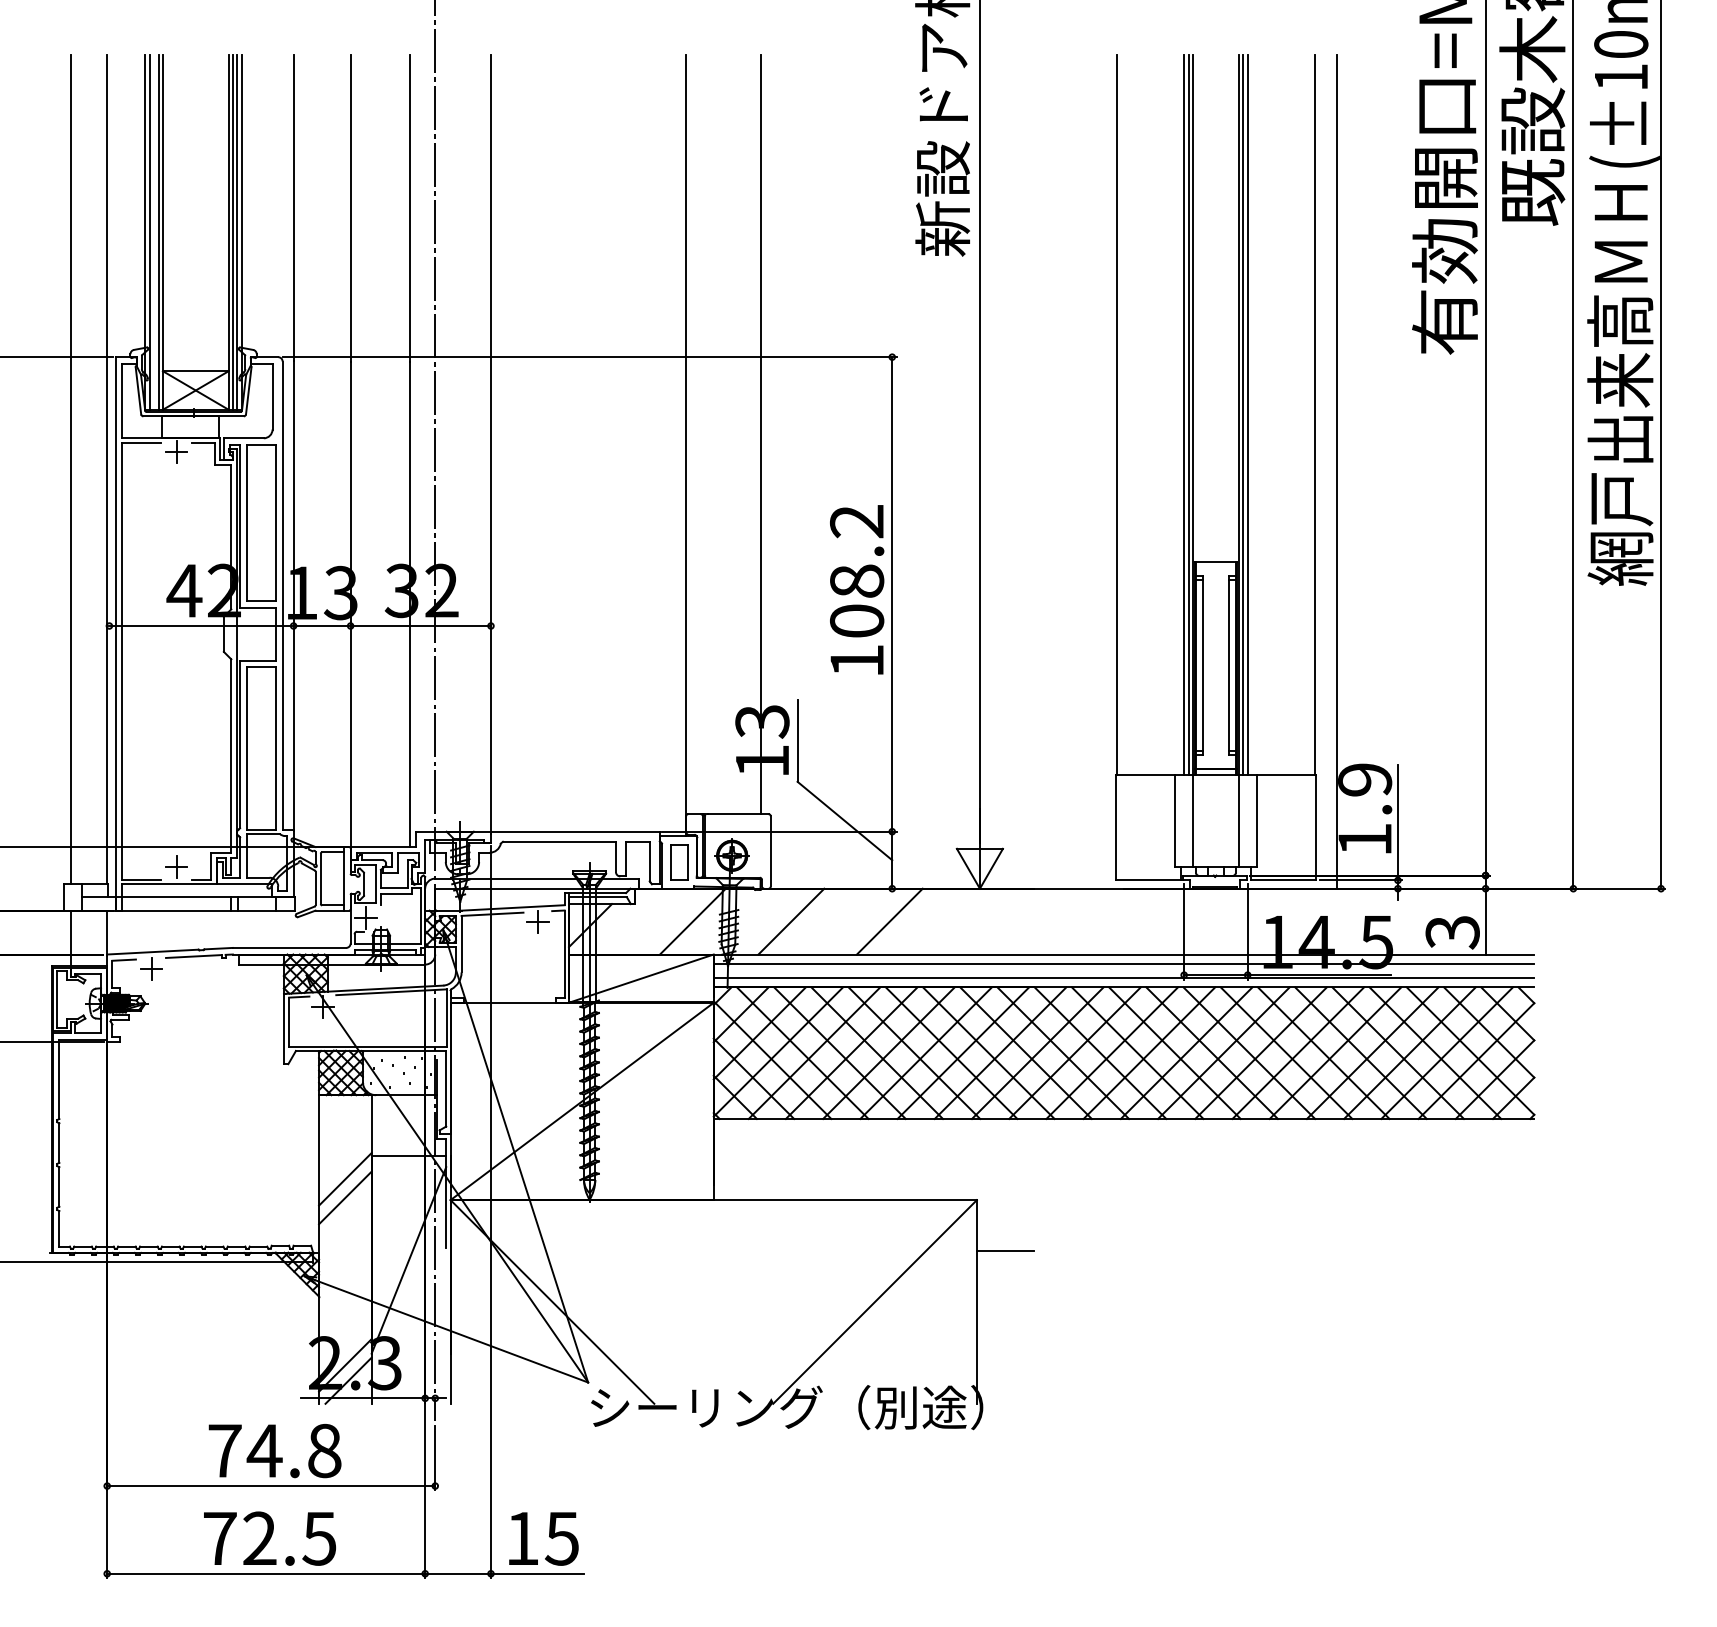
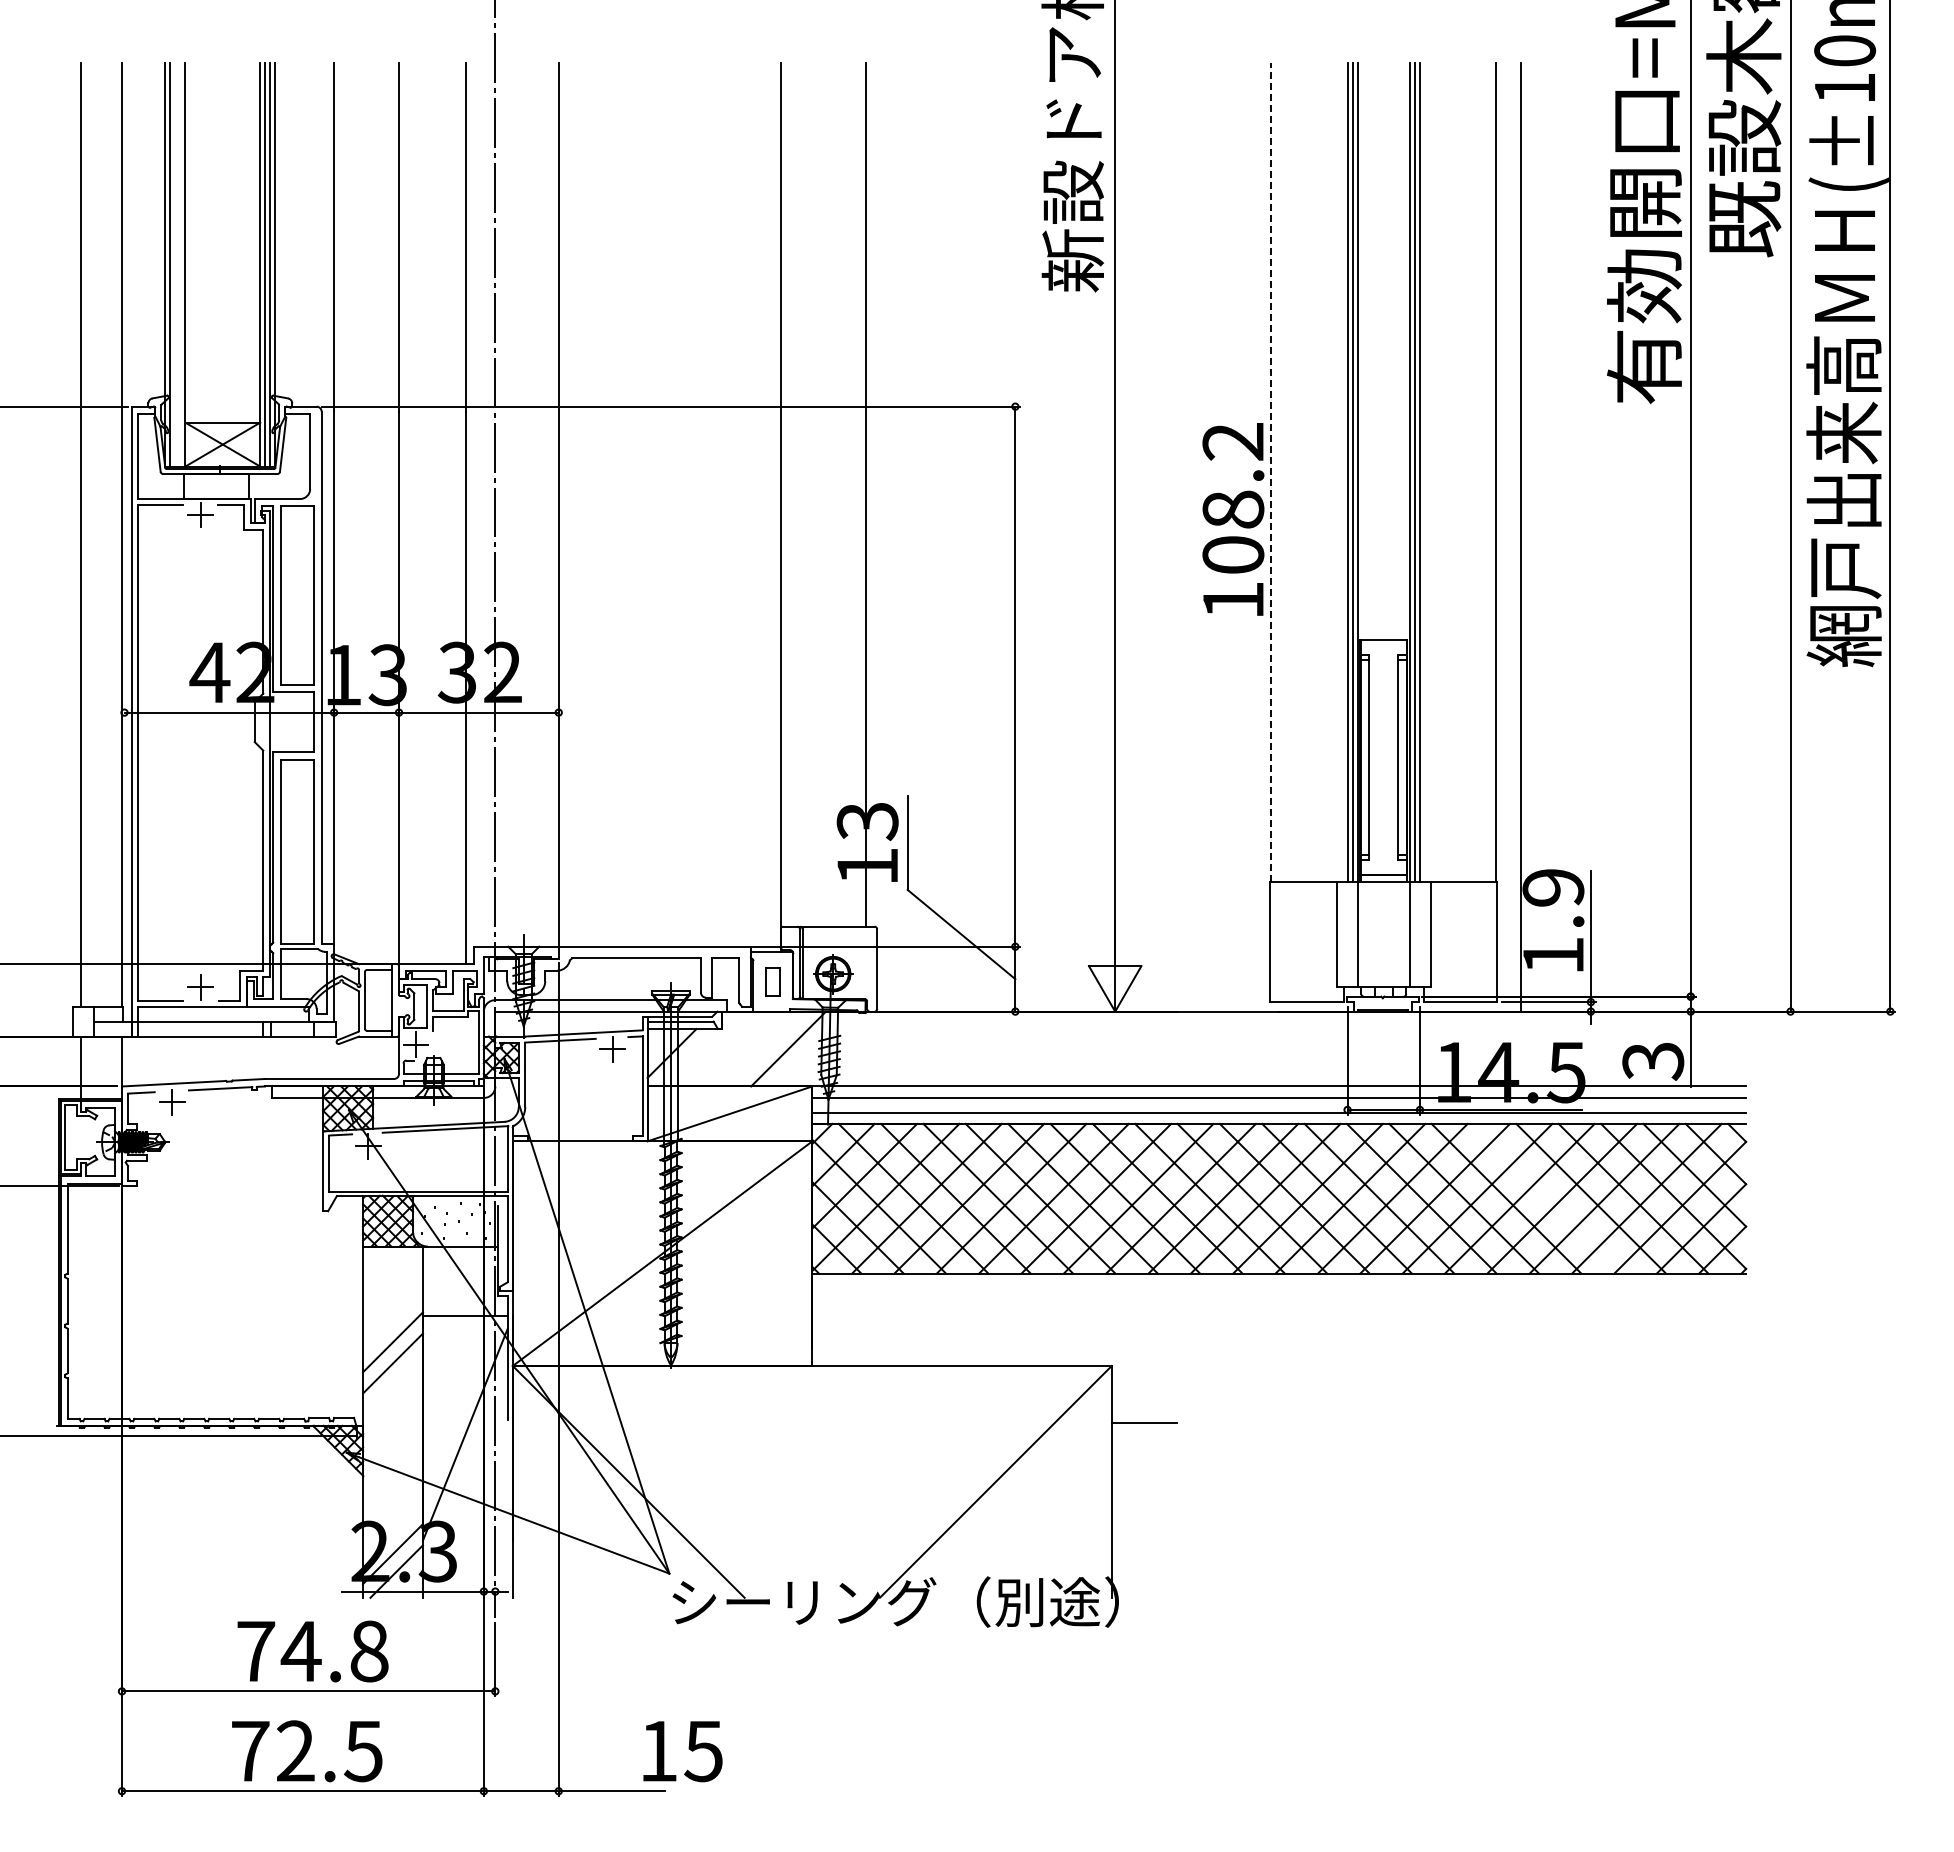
line: (158, 232) -> (180, 264), removed
line: (1117, 415) -> (1271, 472), solid -> dashed
text: (857, 589) -> (1233, 519), moved
part: (678, 862) -> (772, 981), size x0.7
line: (791, 921) -> (900, 1048), removed
line: (889, 921) -> (1012, 1048), removed
line: (1360, 1052) -> (1548, 1198), removed
text: (543, 1538) -> (682, 1751), moved

